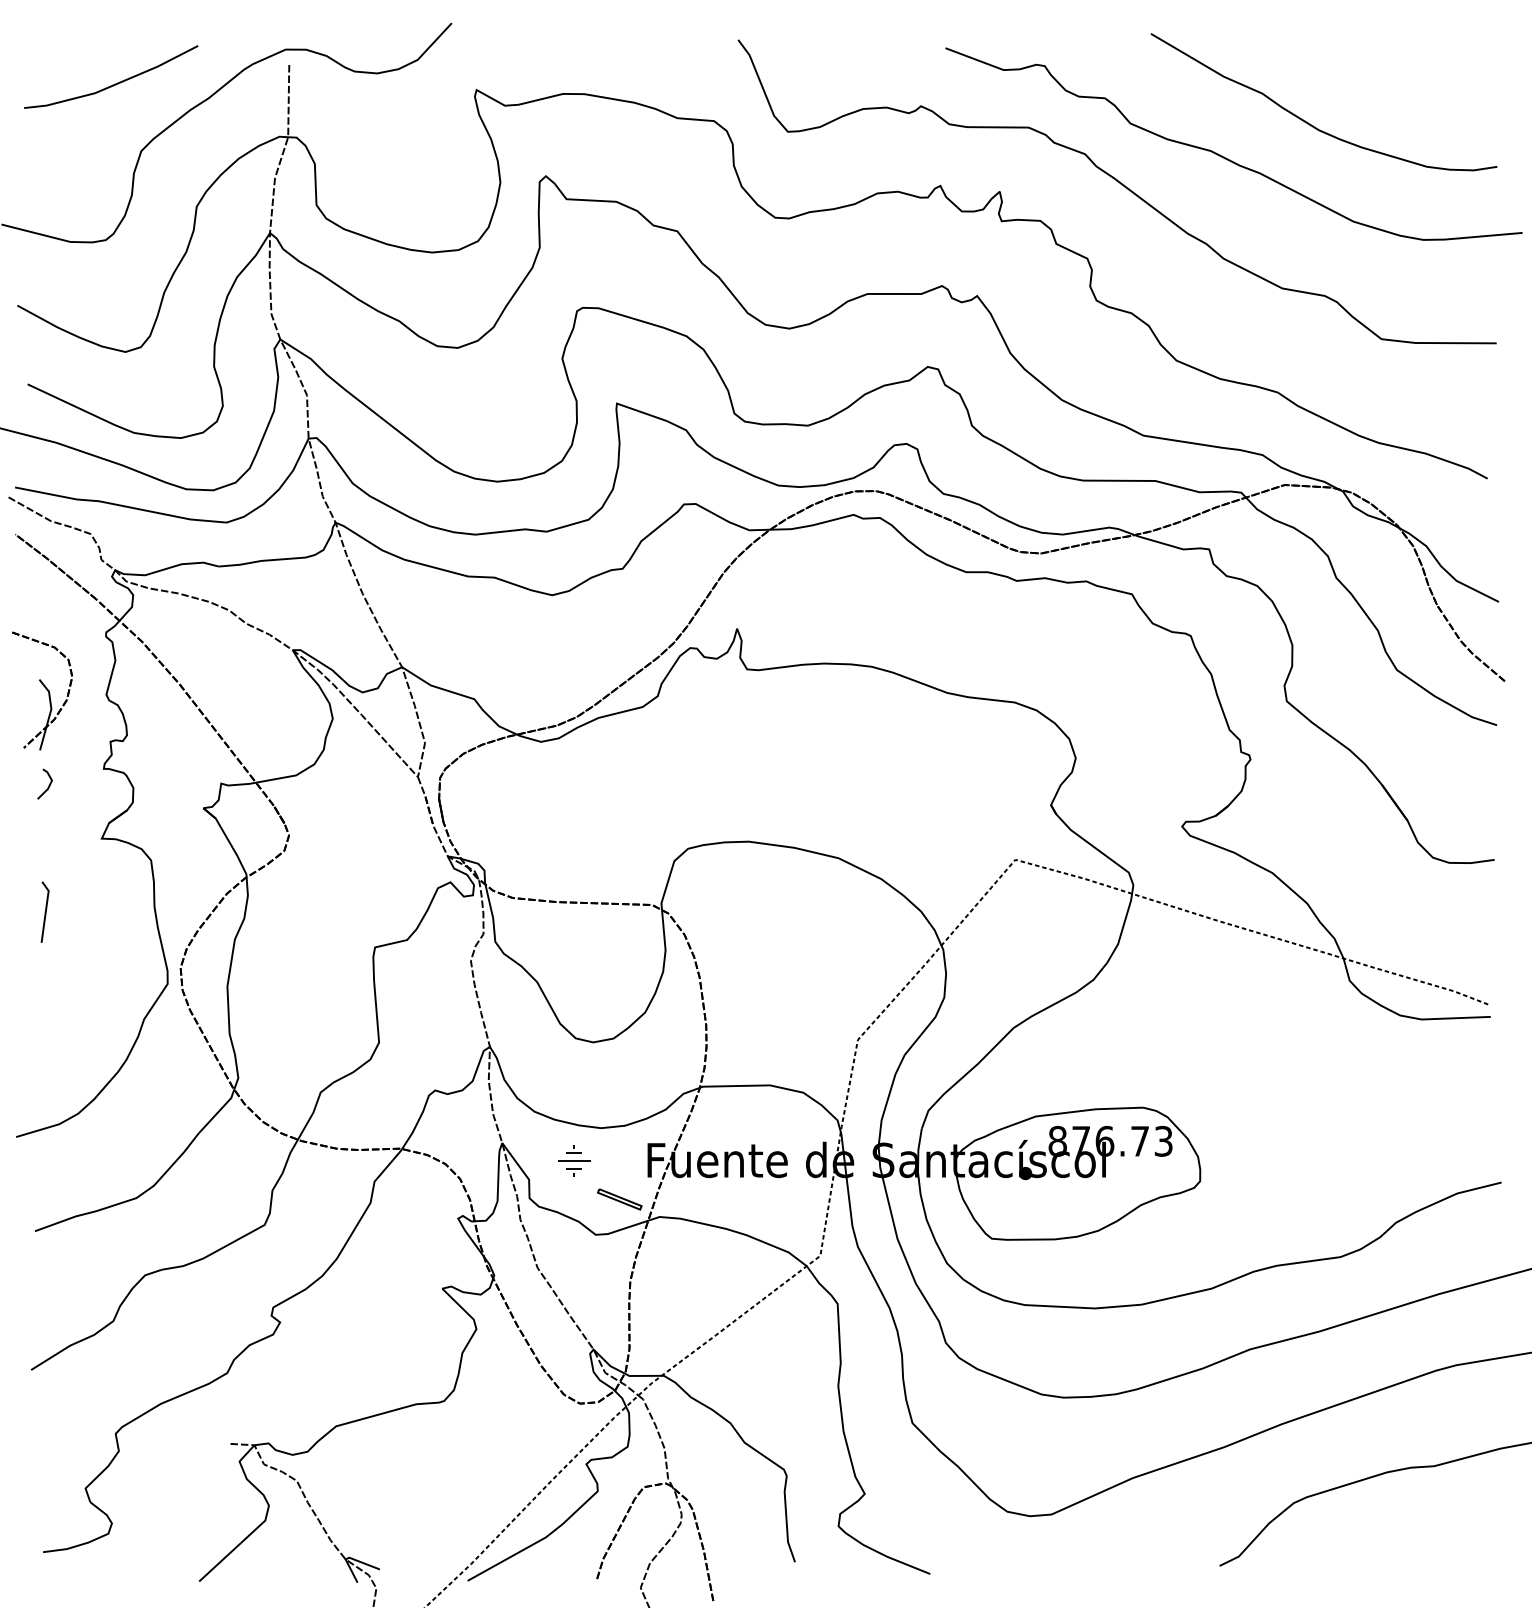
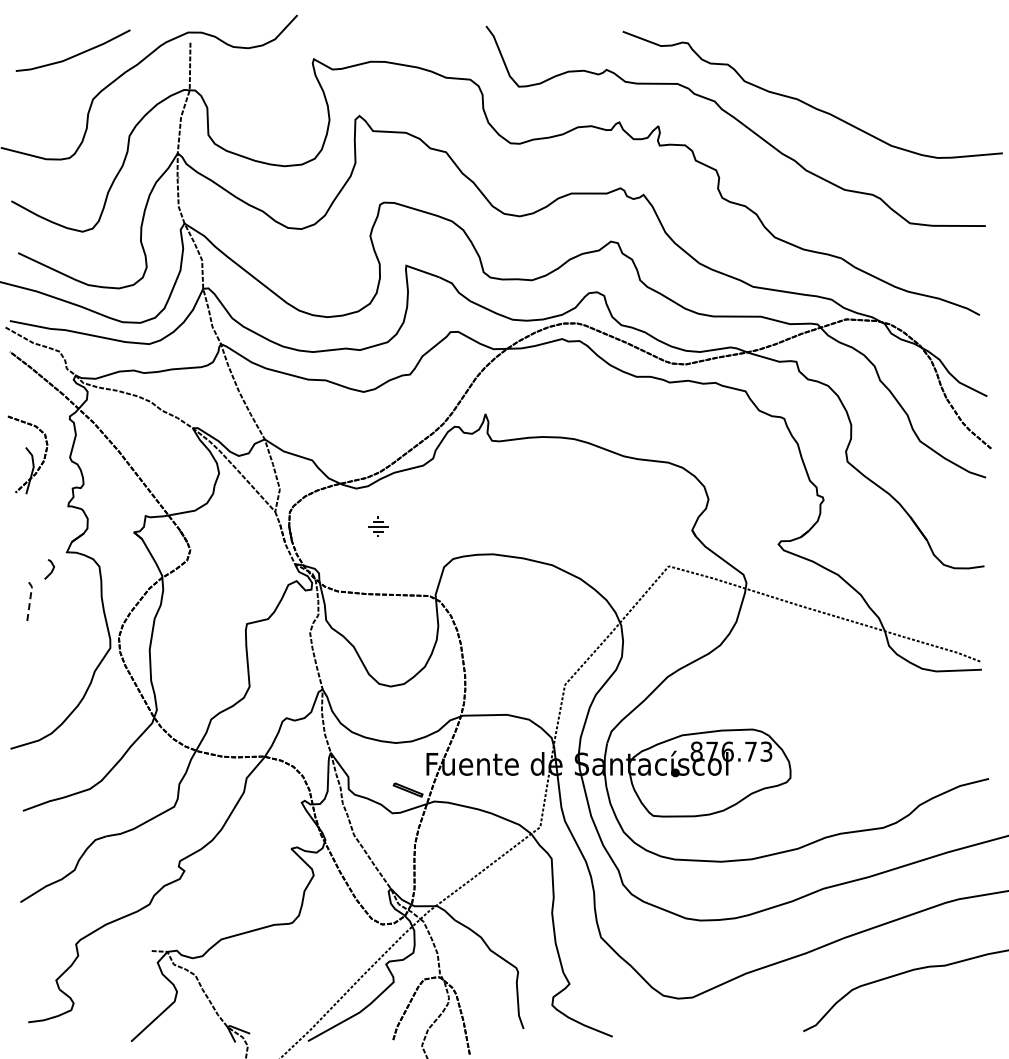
curve: (1312, 123) -> (864, 81), removed
line: (47, 785) -> (51, 570), moved
line: (46, 910) -> (30, 599), solid -> dashed
part: (574, 1160) -> (378, 526), moved

